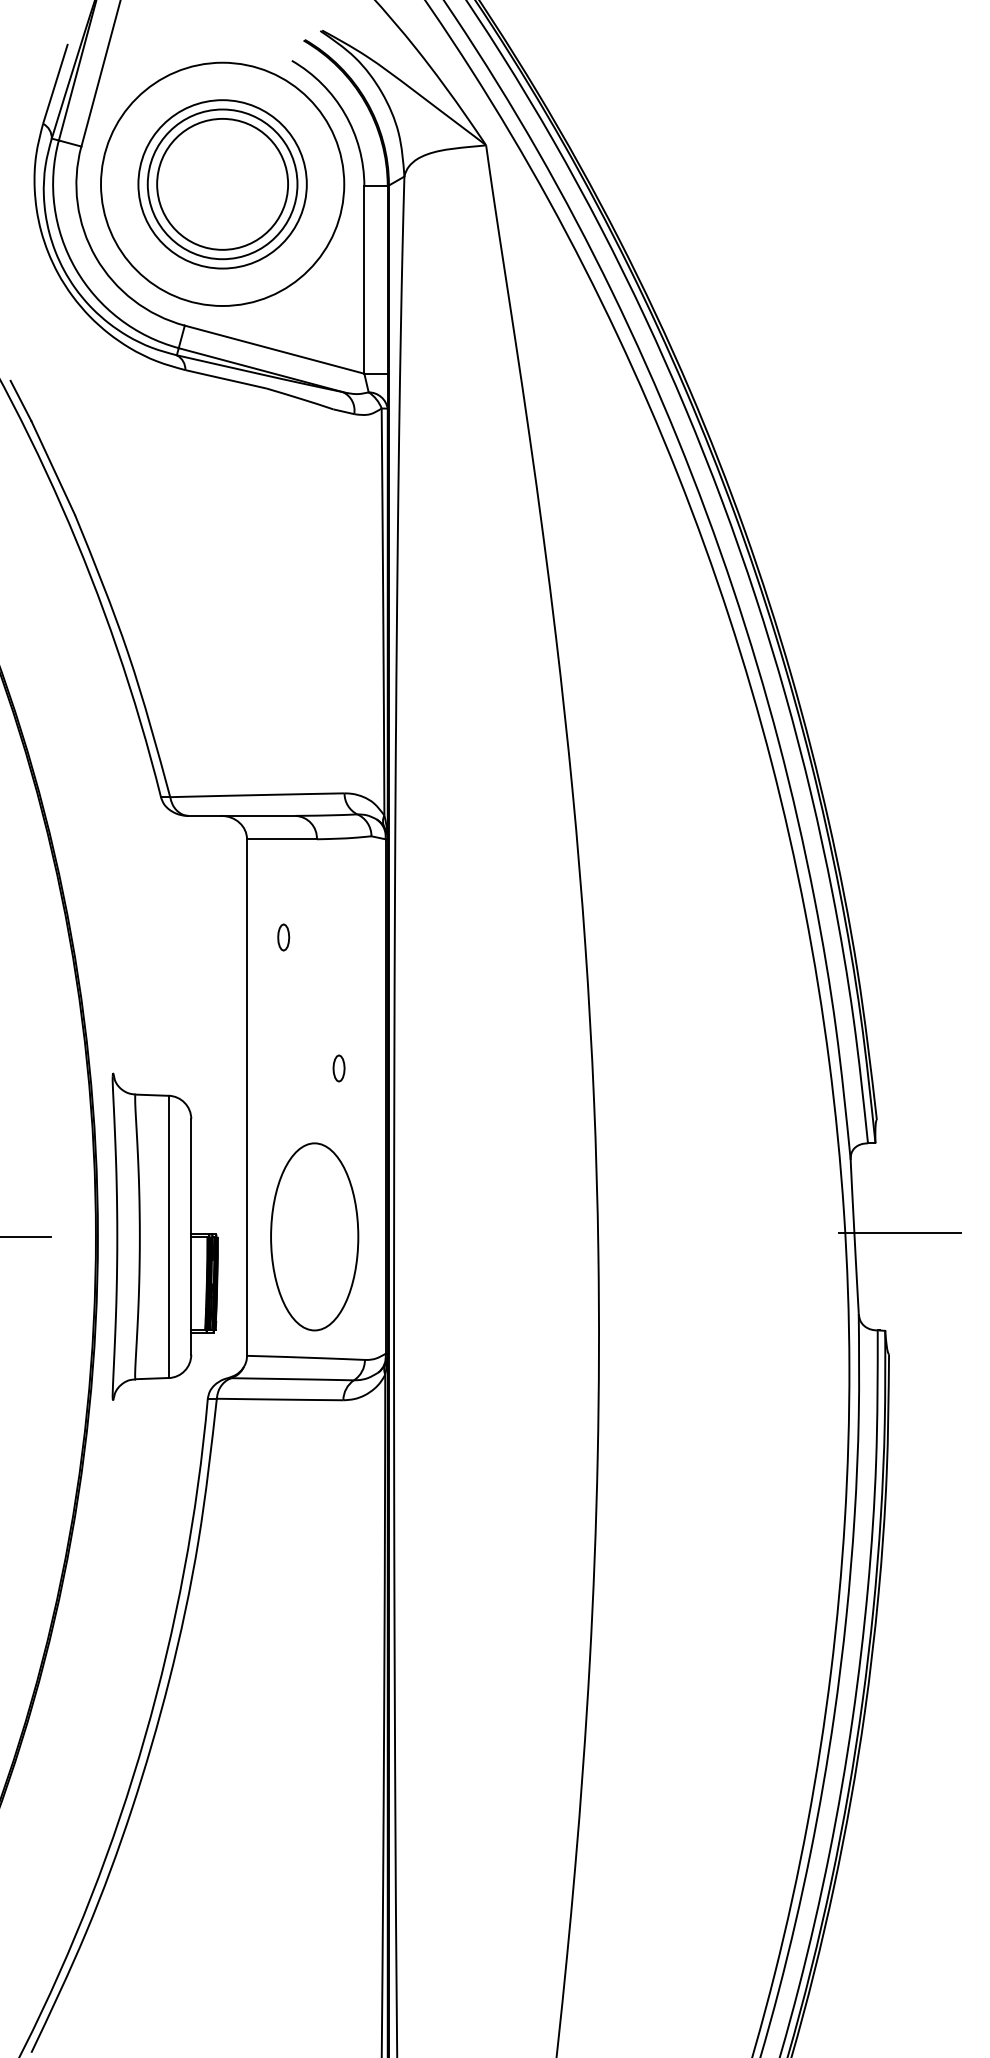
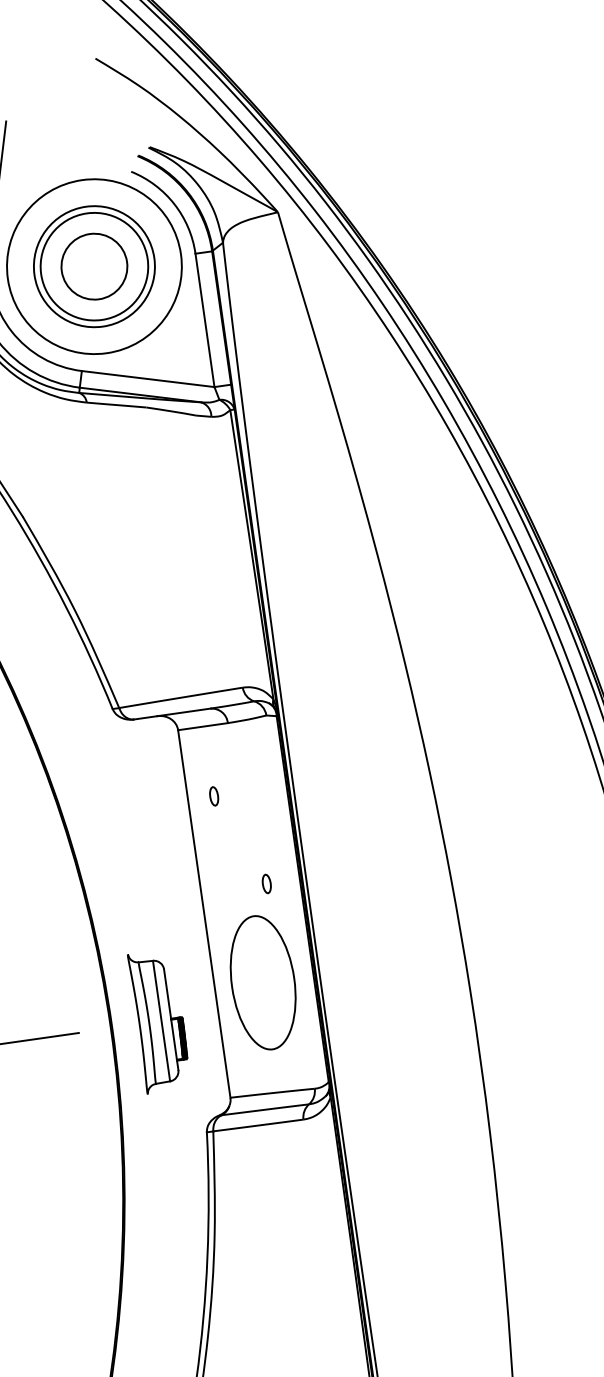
circle: (222, 183) -> (94, 266), size x0.7
part: (164, 1236) -> (159, 1021), size x0.6
part: (314, 1236) -> (263, 982), moved

